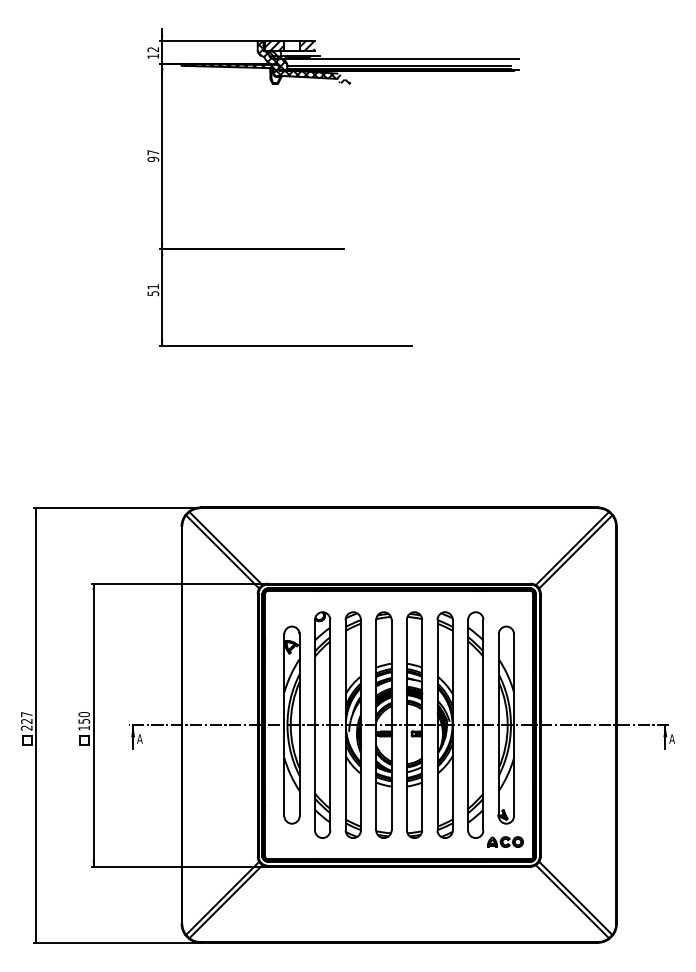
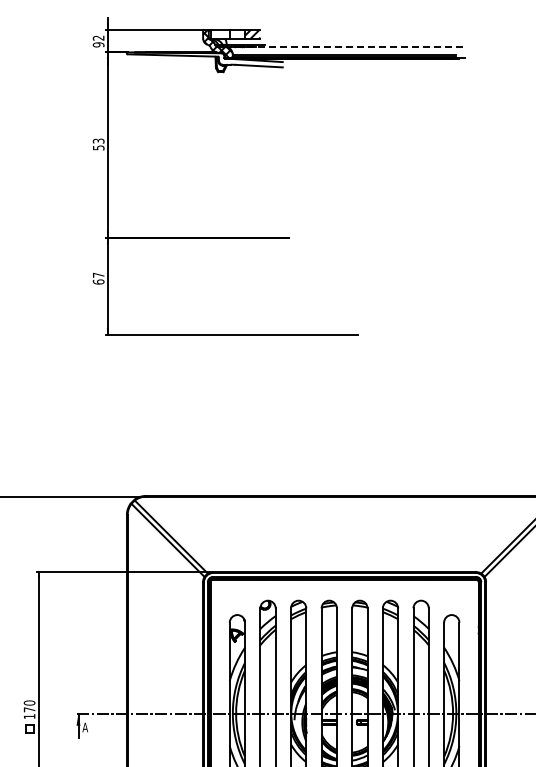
hatch: (274, 45) -> (219, 33), removed
text: (153, 56) -> (98, 44), 12 -> 92
line: (399, 58) -> (344, 46), solid -> dashed
hatch: (266, 73) -> (211, 61), removed
text: (153, 156) -> (98, 144), 97 -> 53
text: (153, 290) -> (98, 278), 51 -> 67
text: (84, 721) -> (29, 709), 150 -> 170

